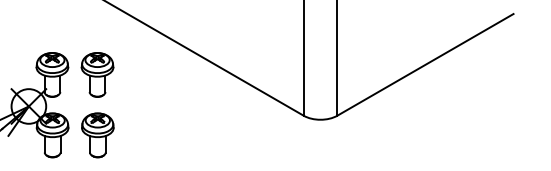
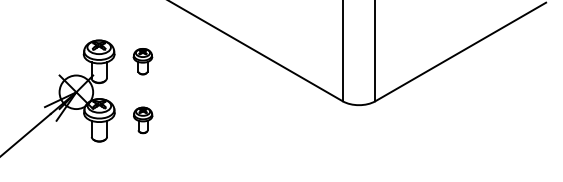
part: (97, 74) -> (142, 61), size x0.6
part: (97, 135) -> (142, 120), size x0.6

